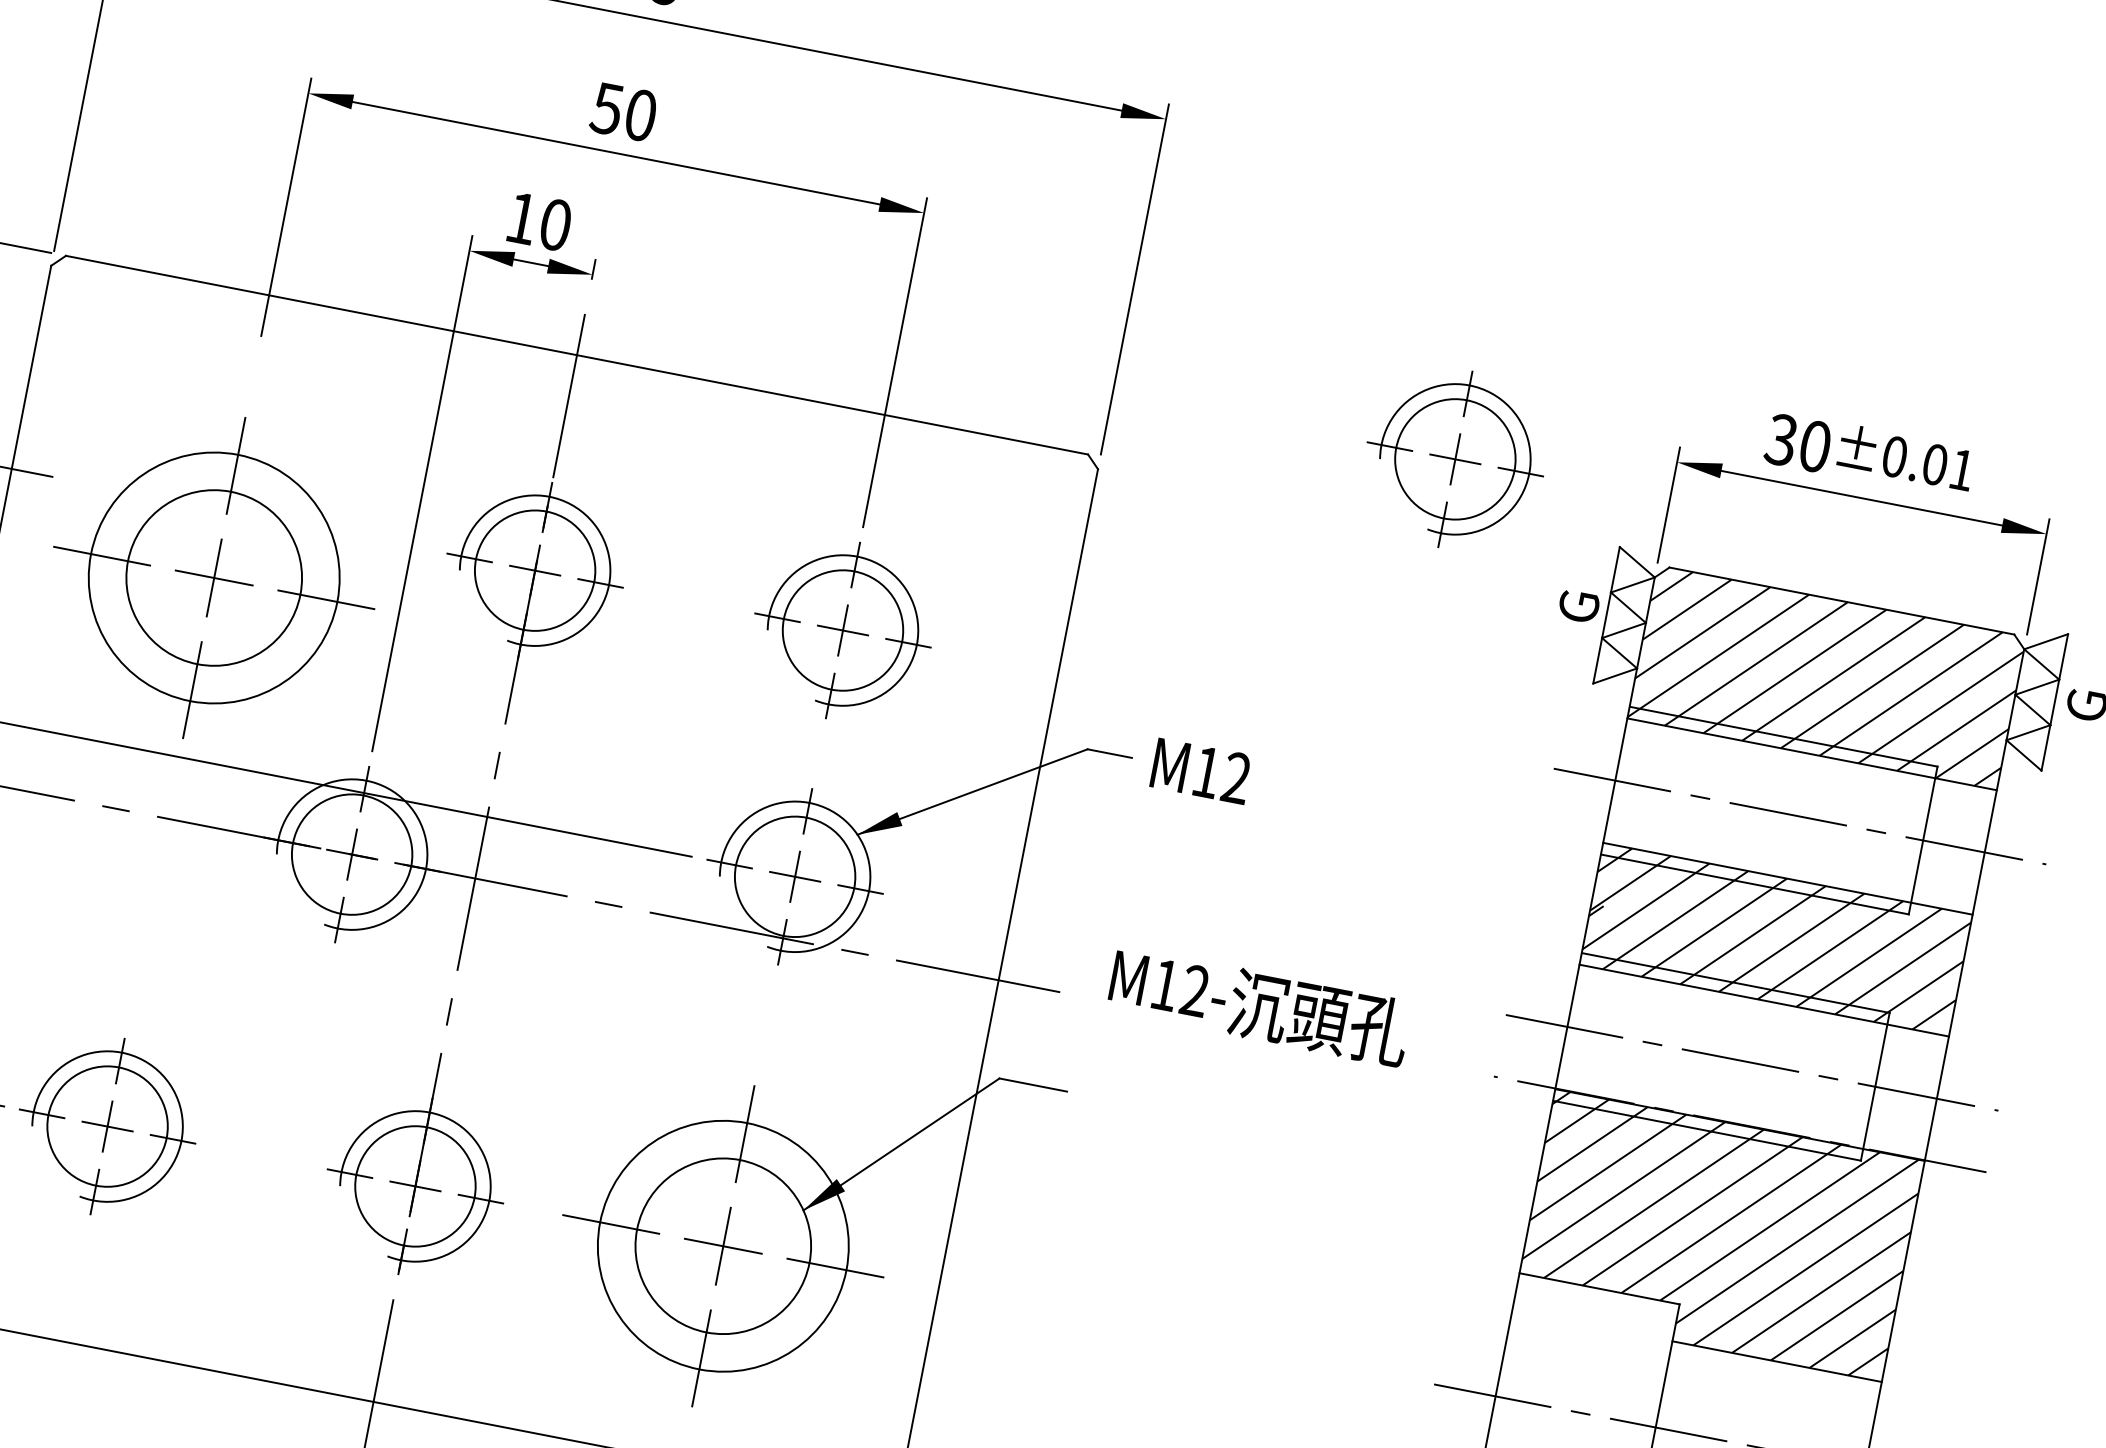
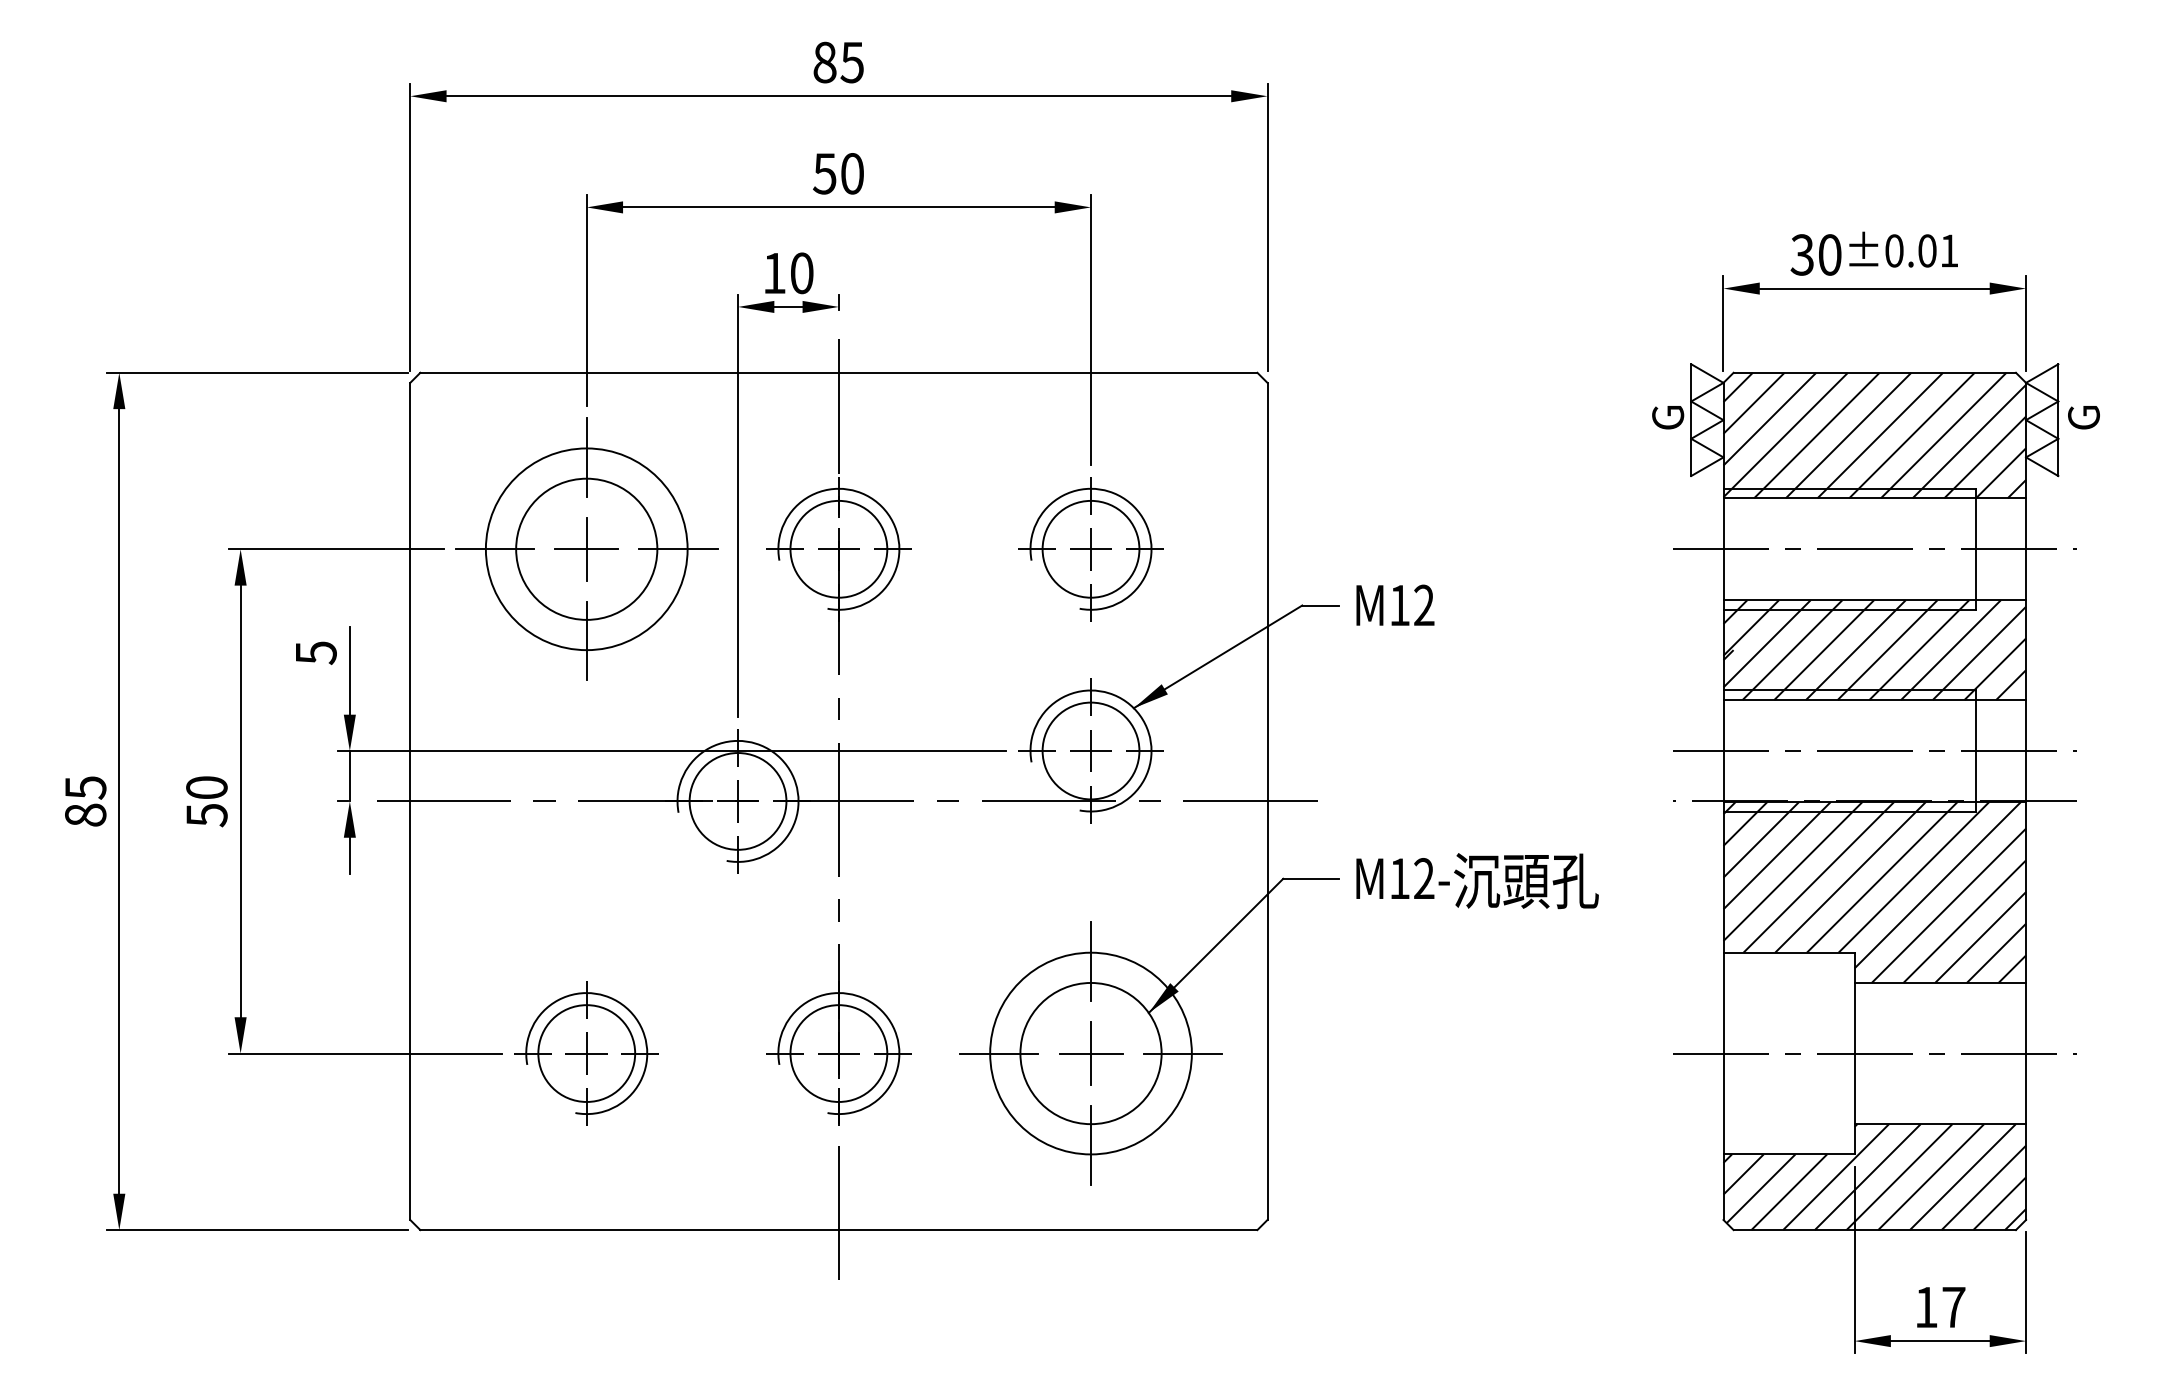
part: (1454, 459) -> (1547, 320), removed
part: (214, 576) -> (586, 548), moved
text: (1259, 1007) -> (1477, 881), moved

